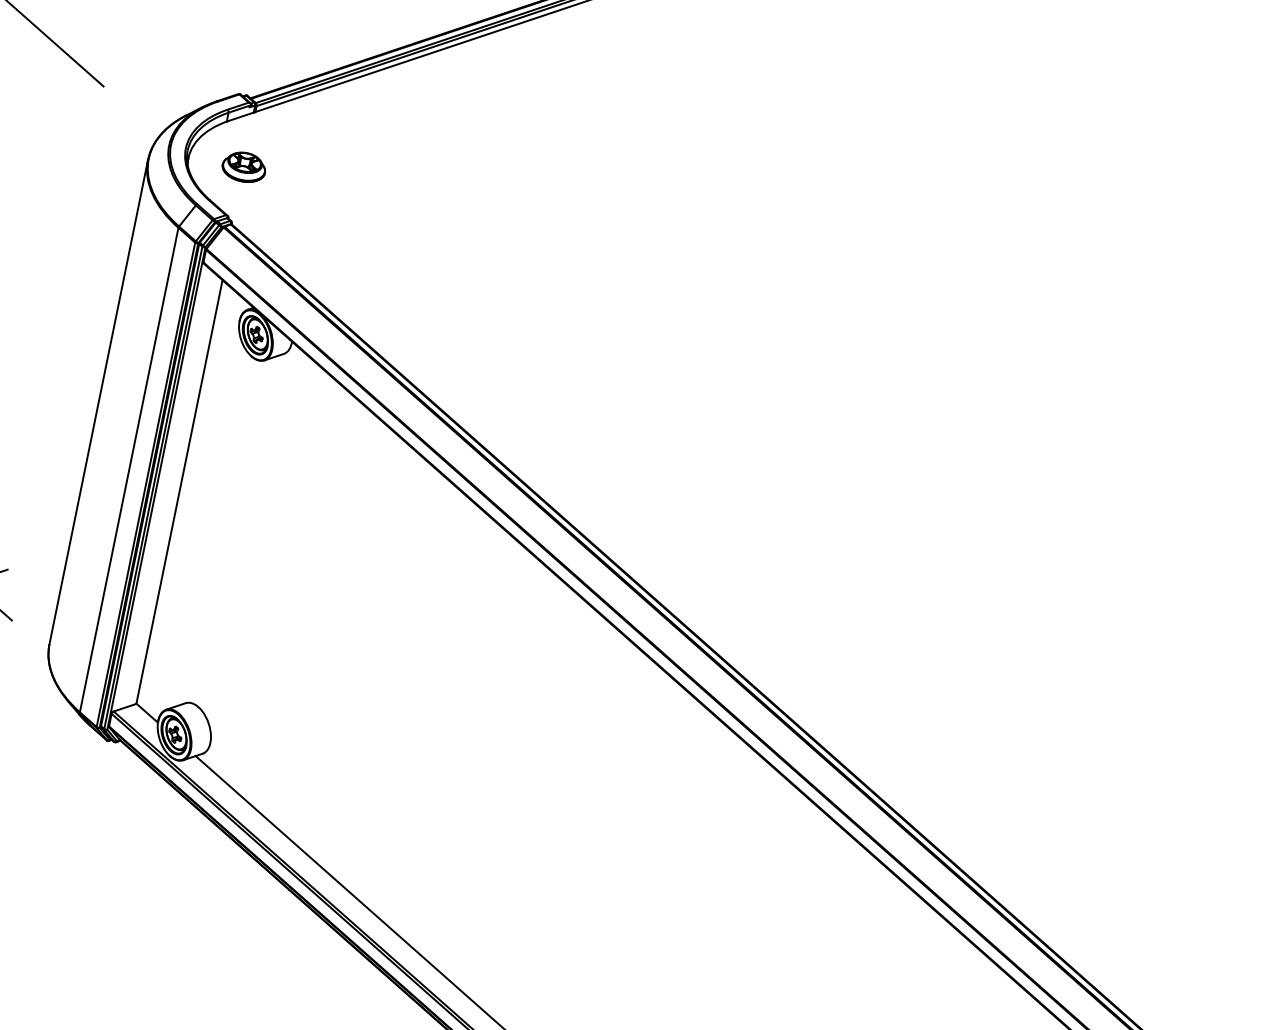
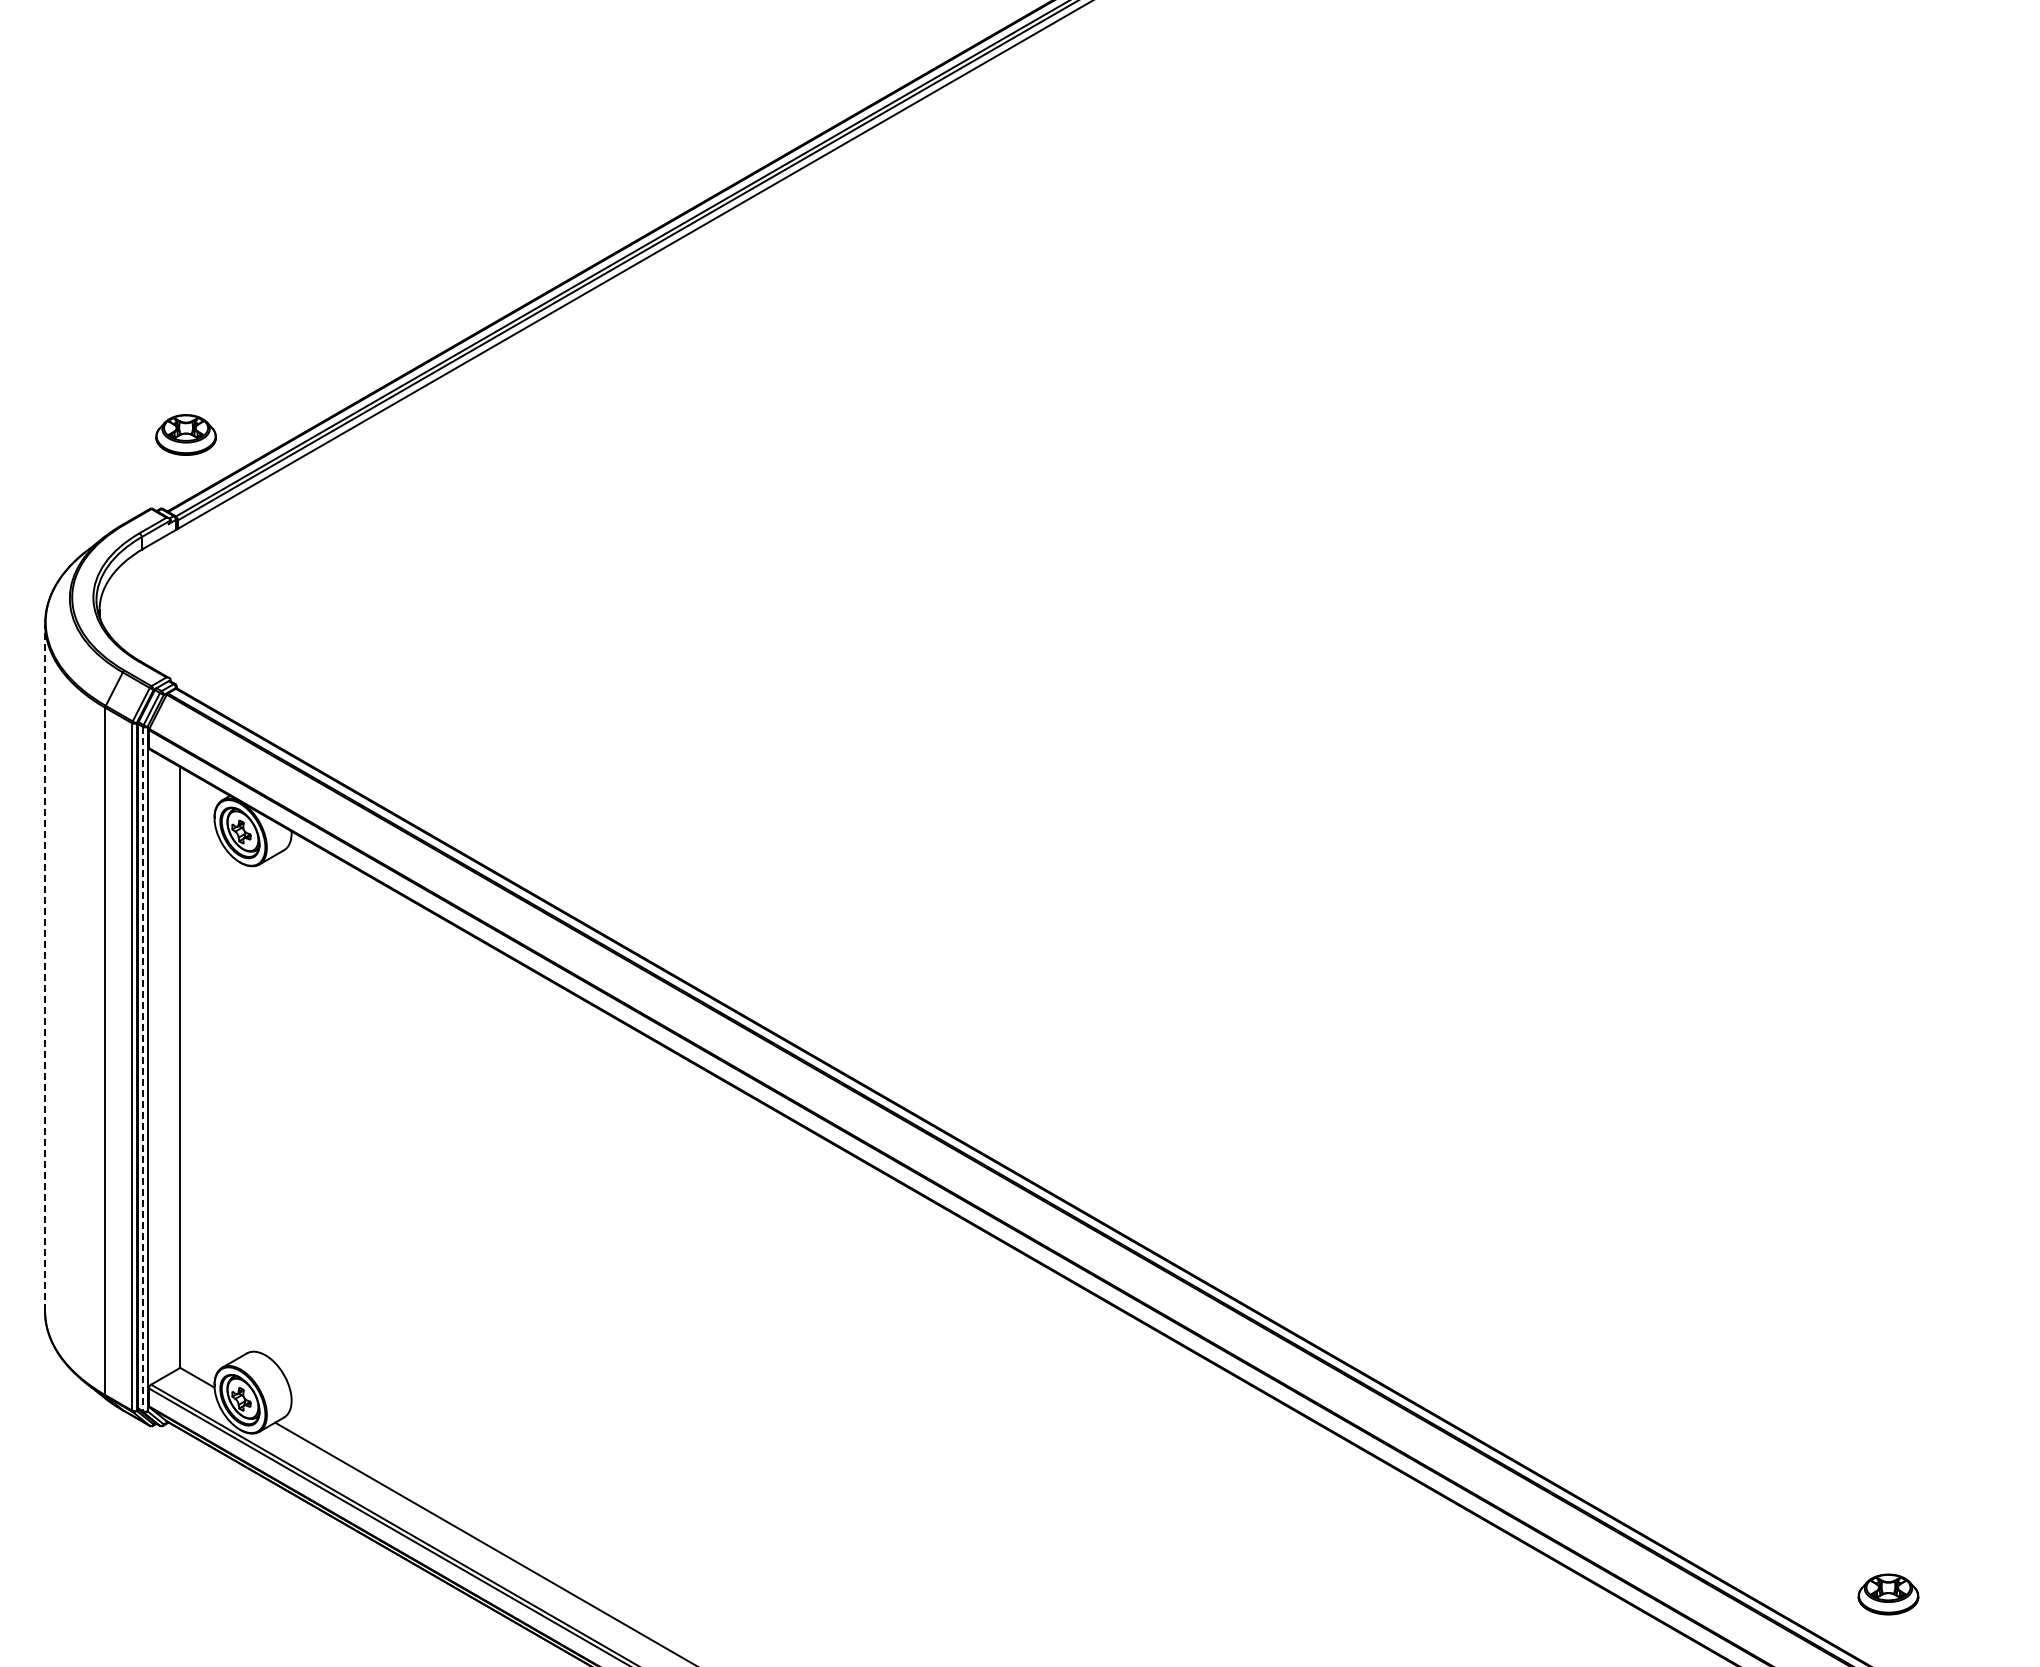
part: (243, 166) -> (185, 434), moved
line: (99, 402) -> (45, 967), solid -> dashed
line: (153, 488) -> (143, 1069), solid -> dashed

